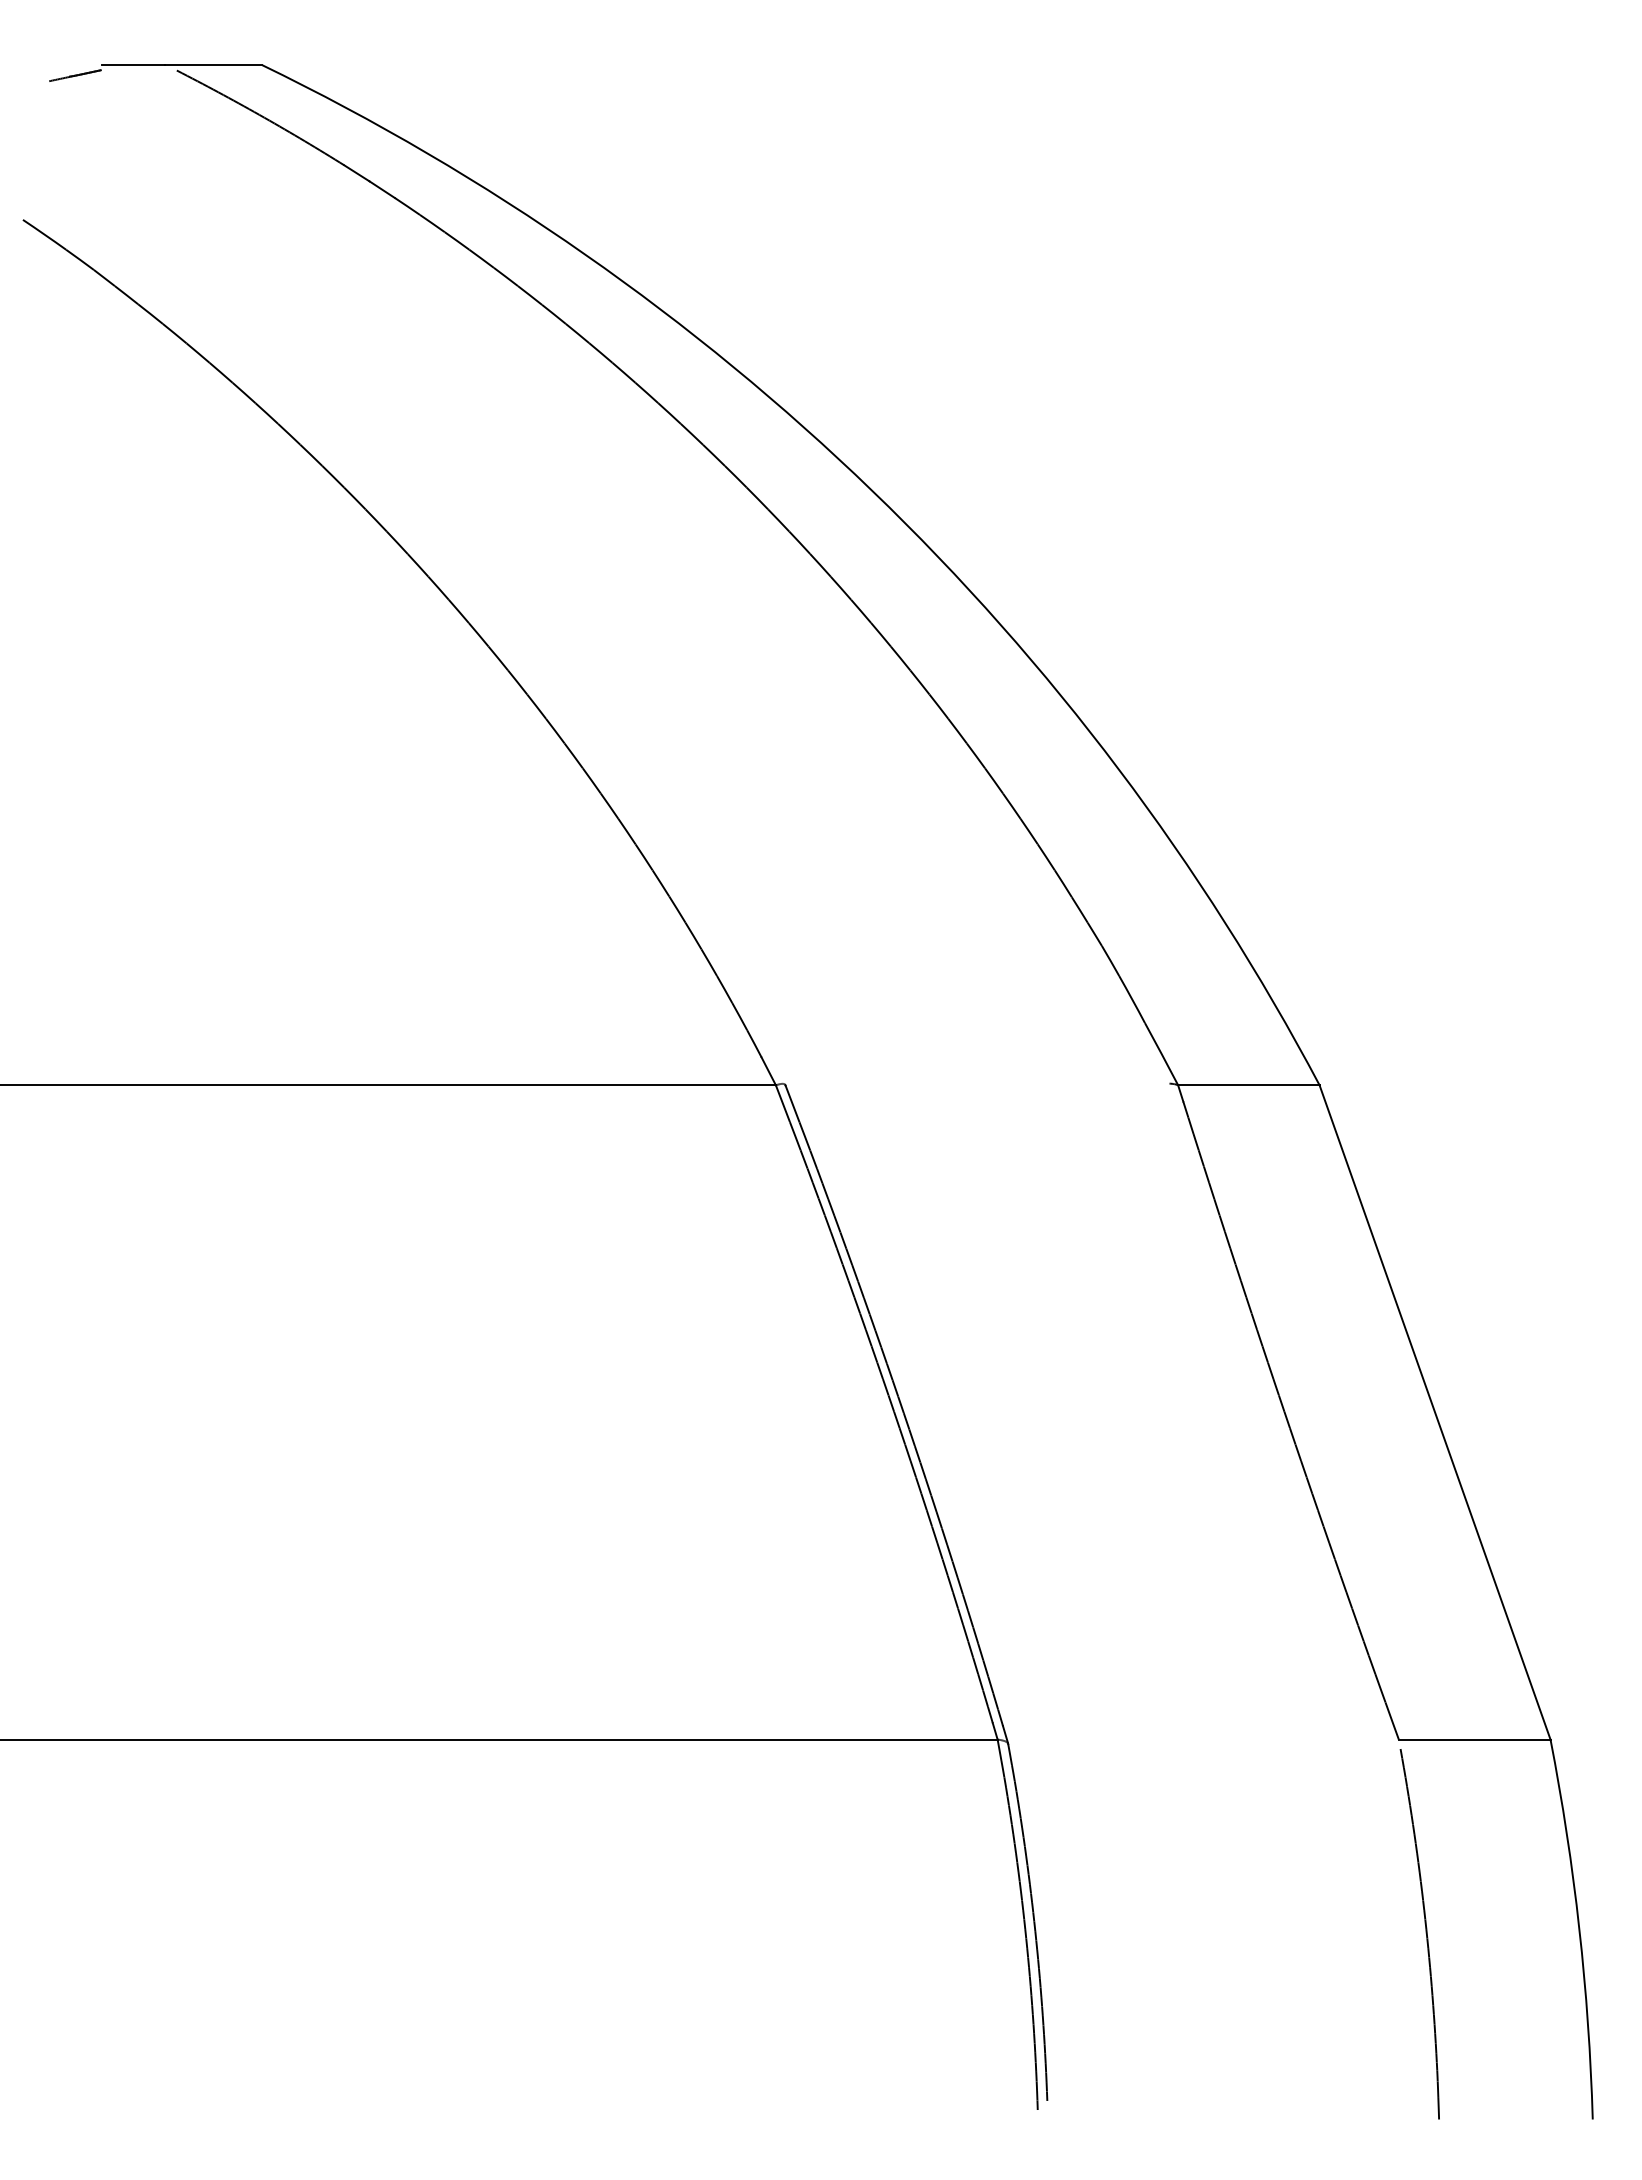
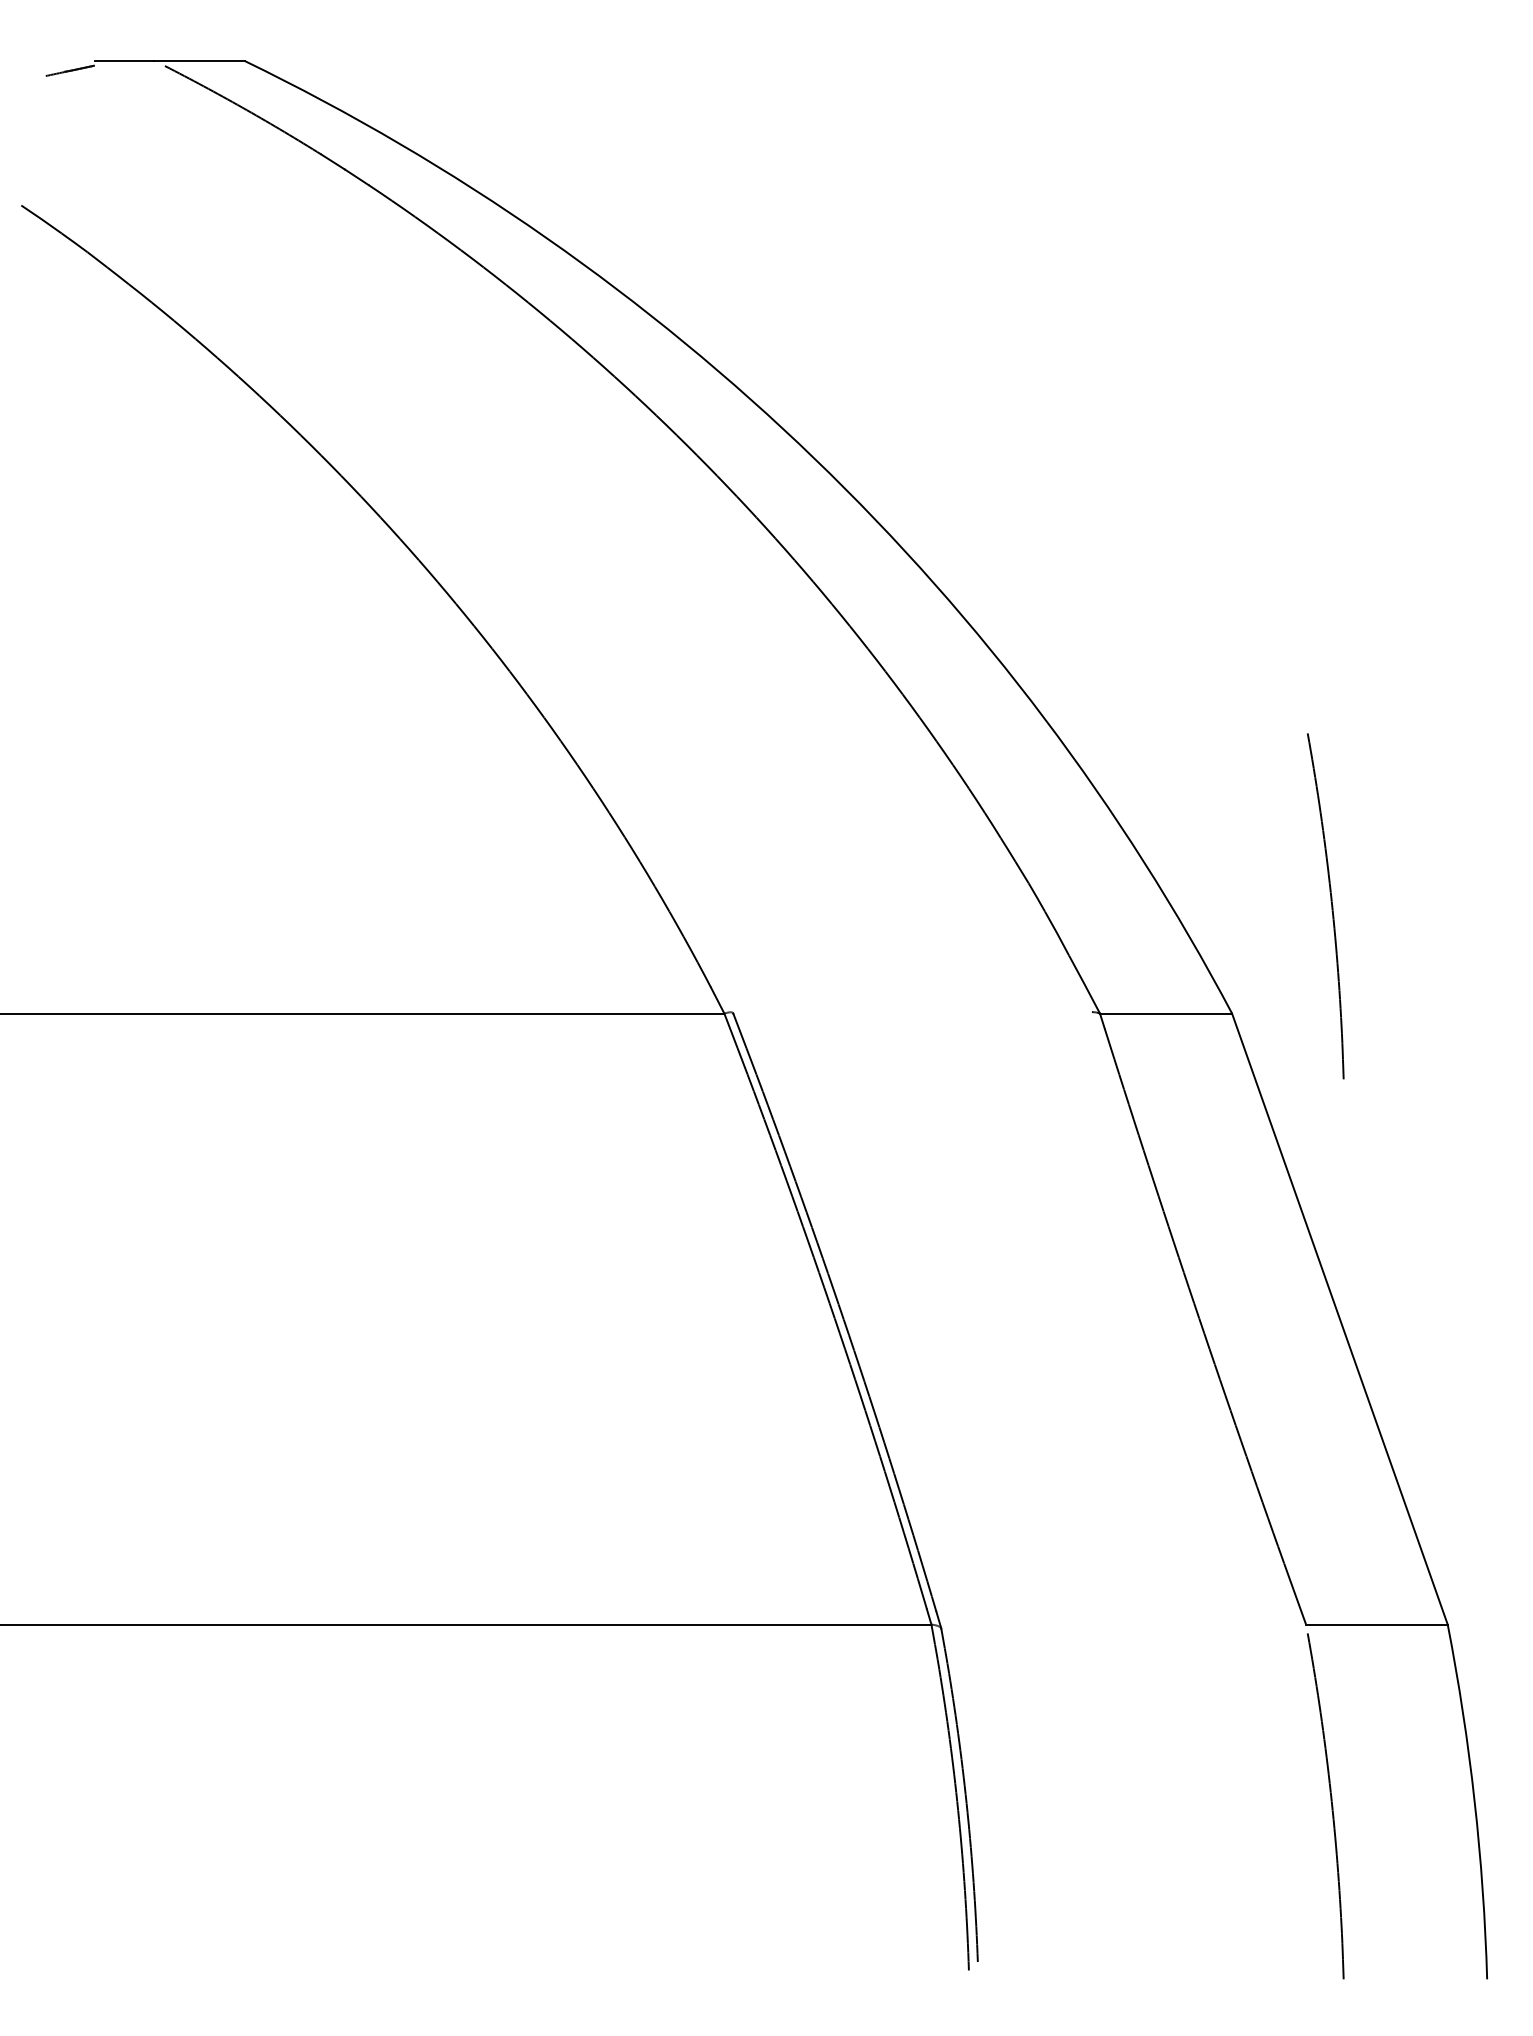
part: (1419, 970) -> (1325, 906), added

